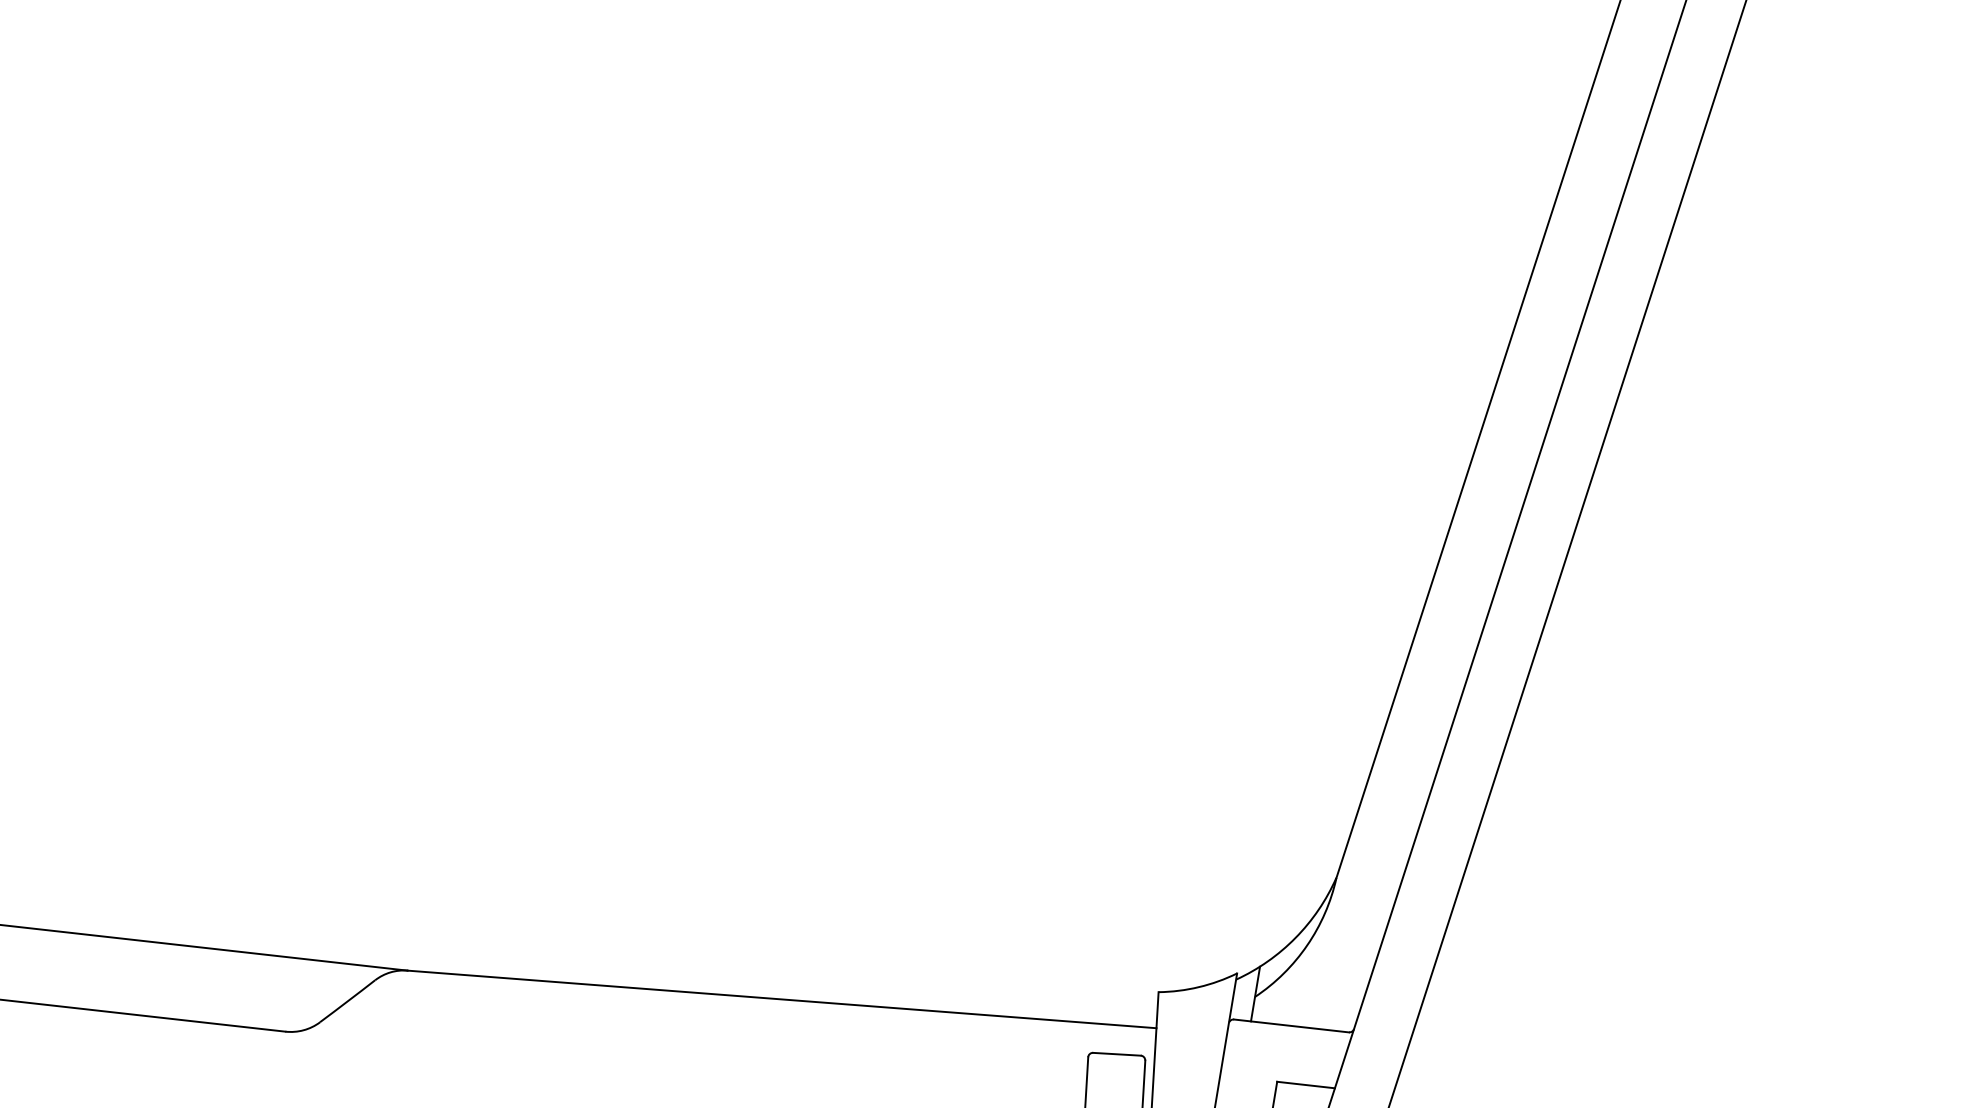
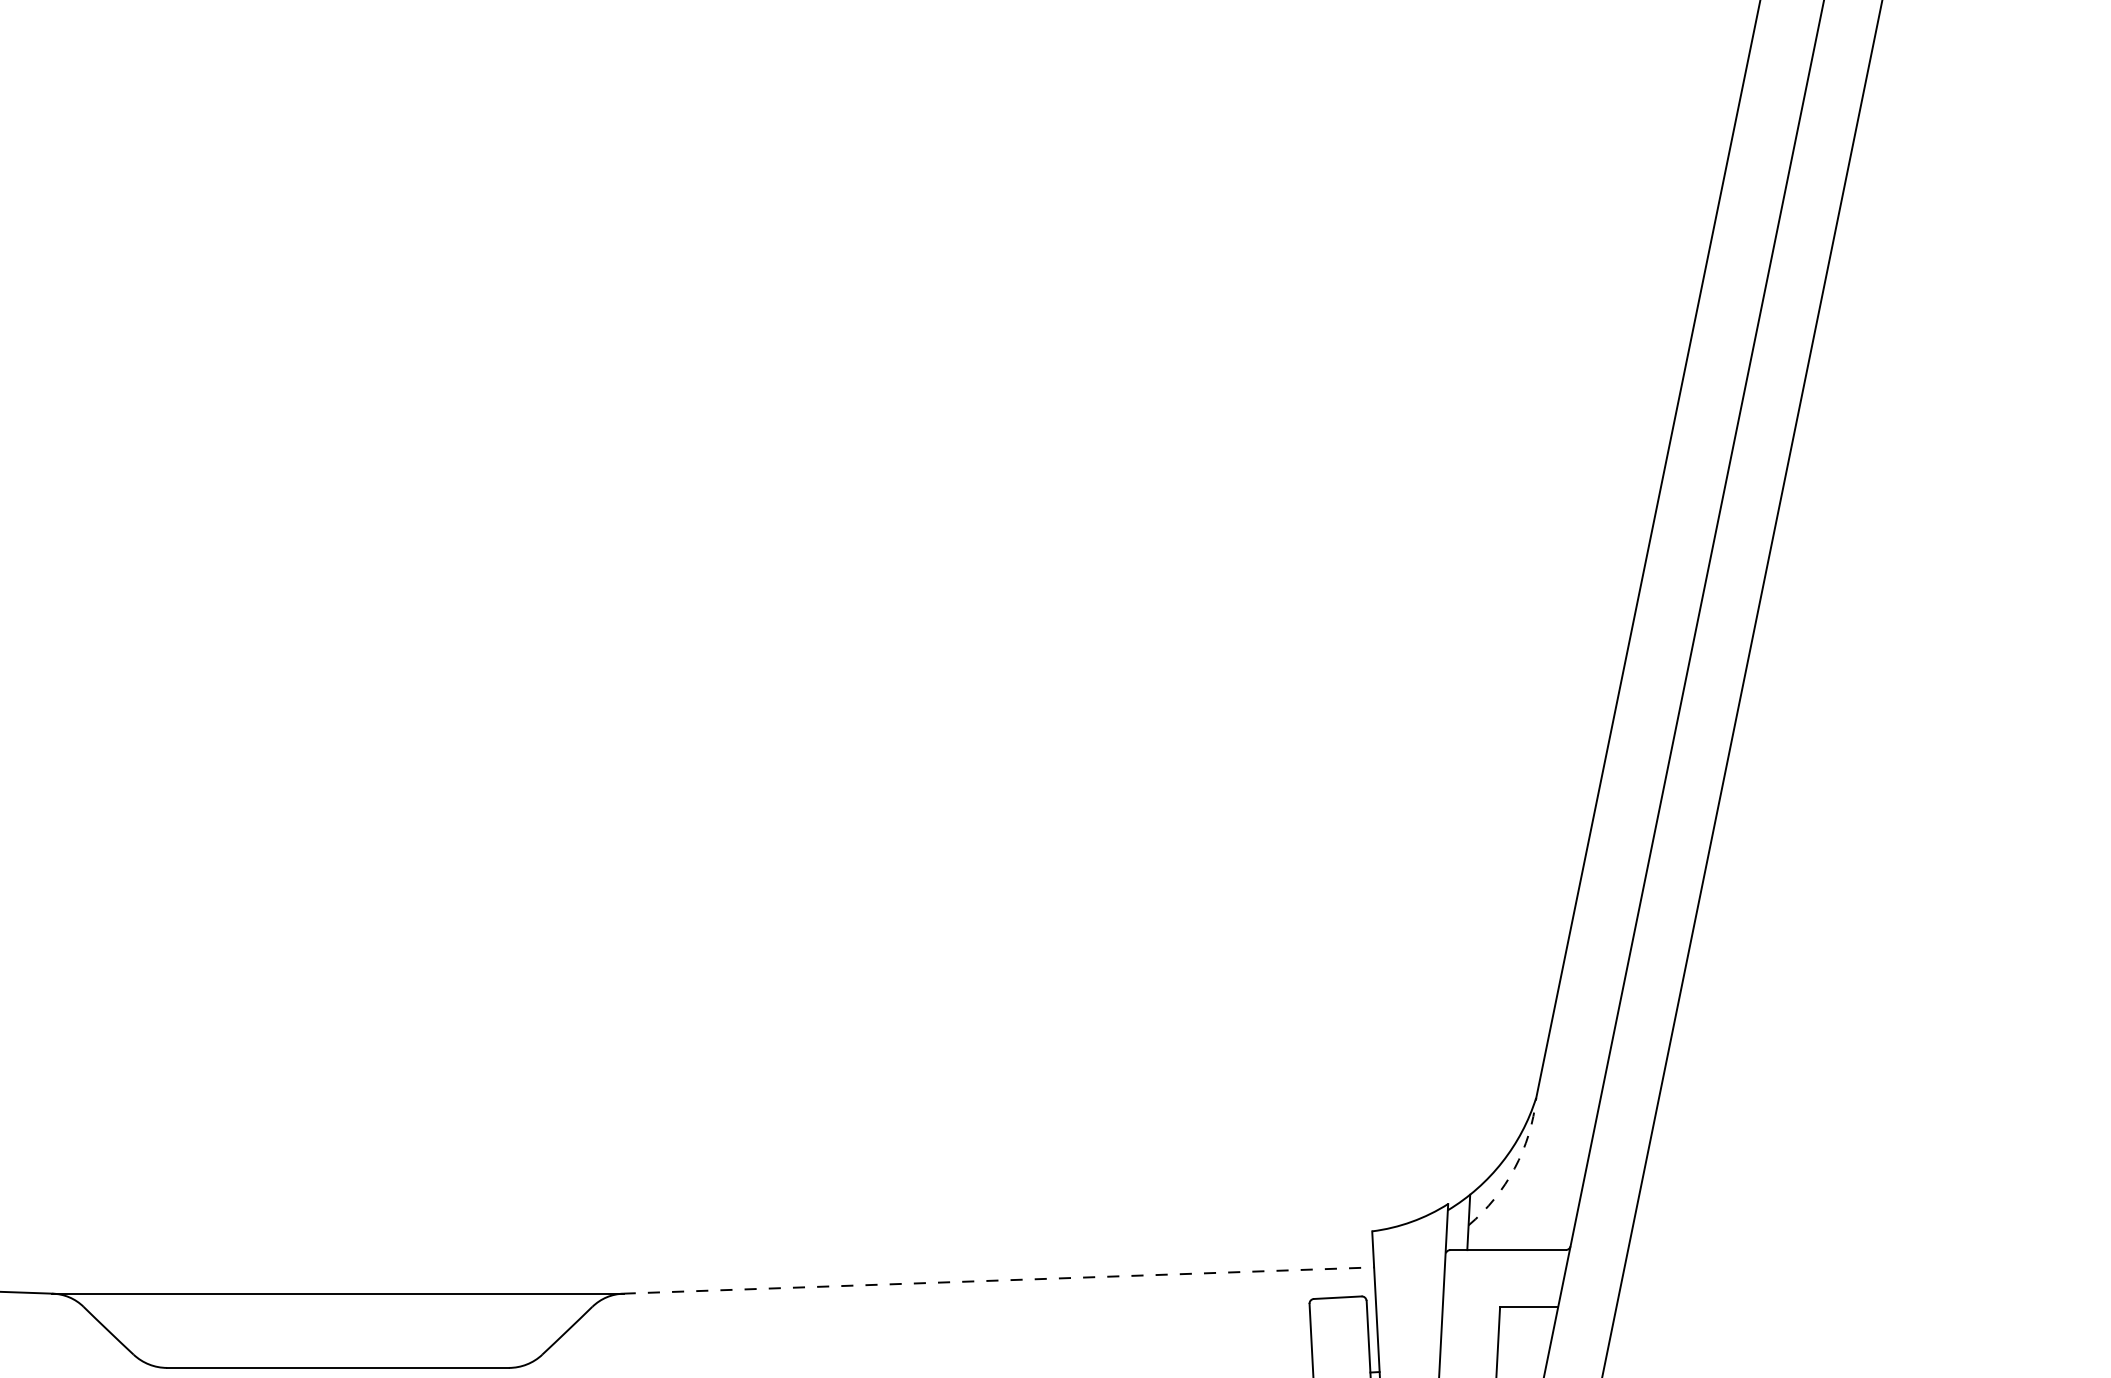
arc: (1306, 945) -> (1514, 1168), solid -> dashed
line: (782, 999) -> (999, 1280), solid -> dashed

